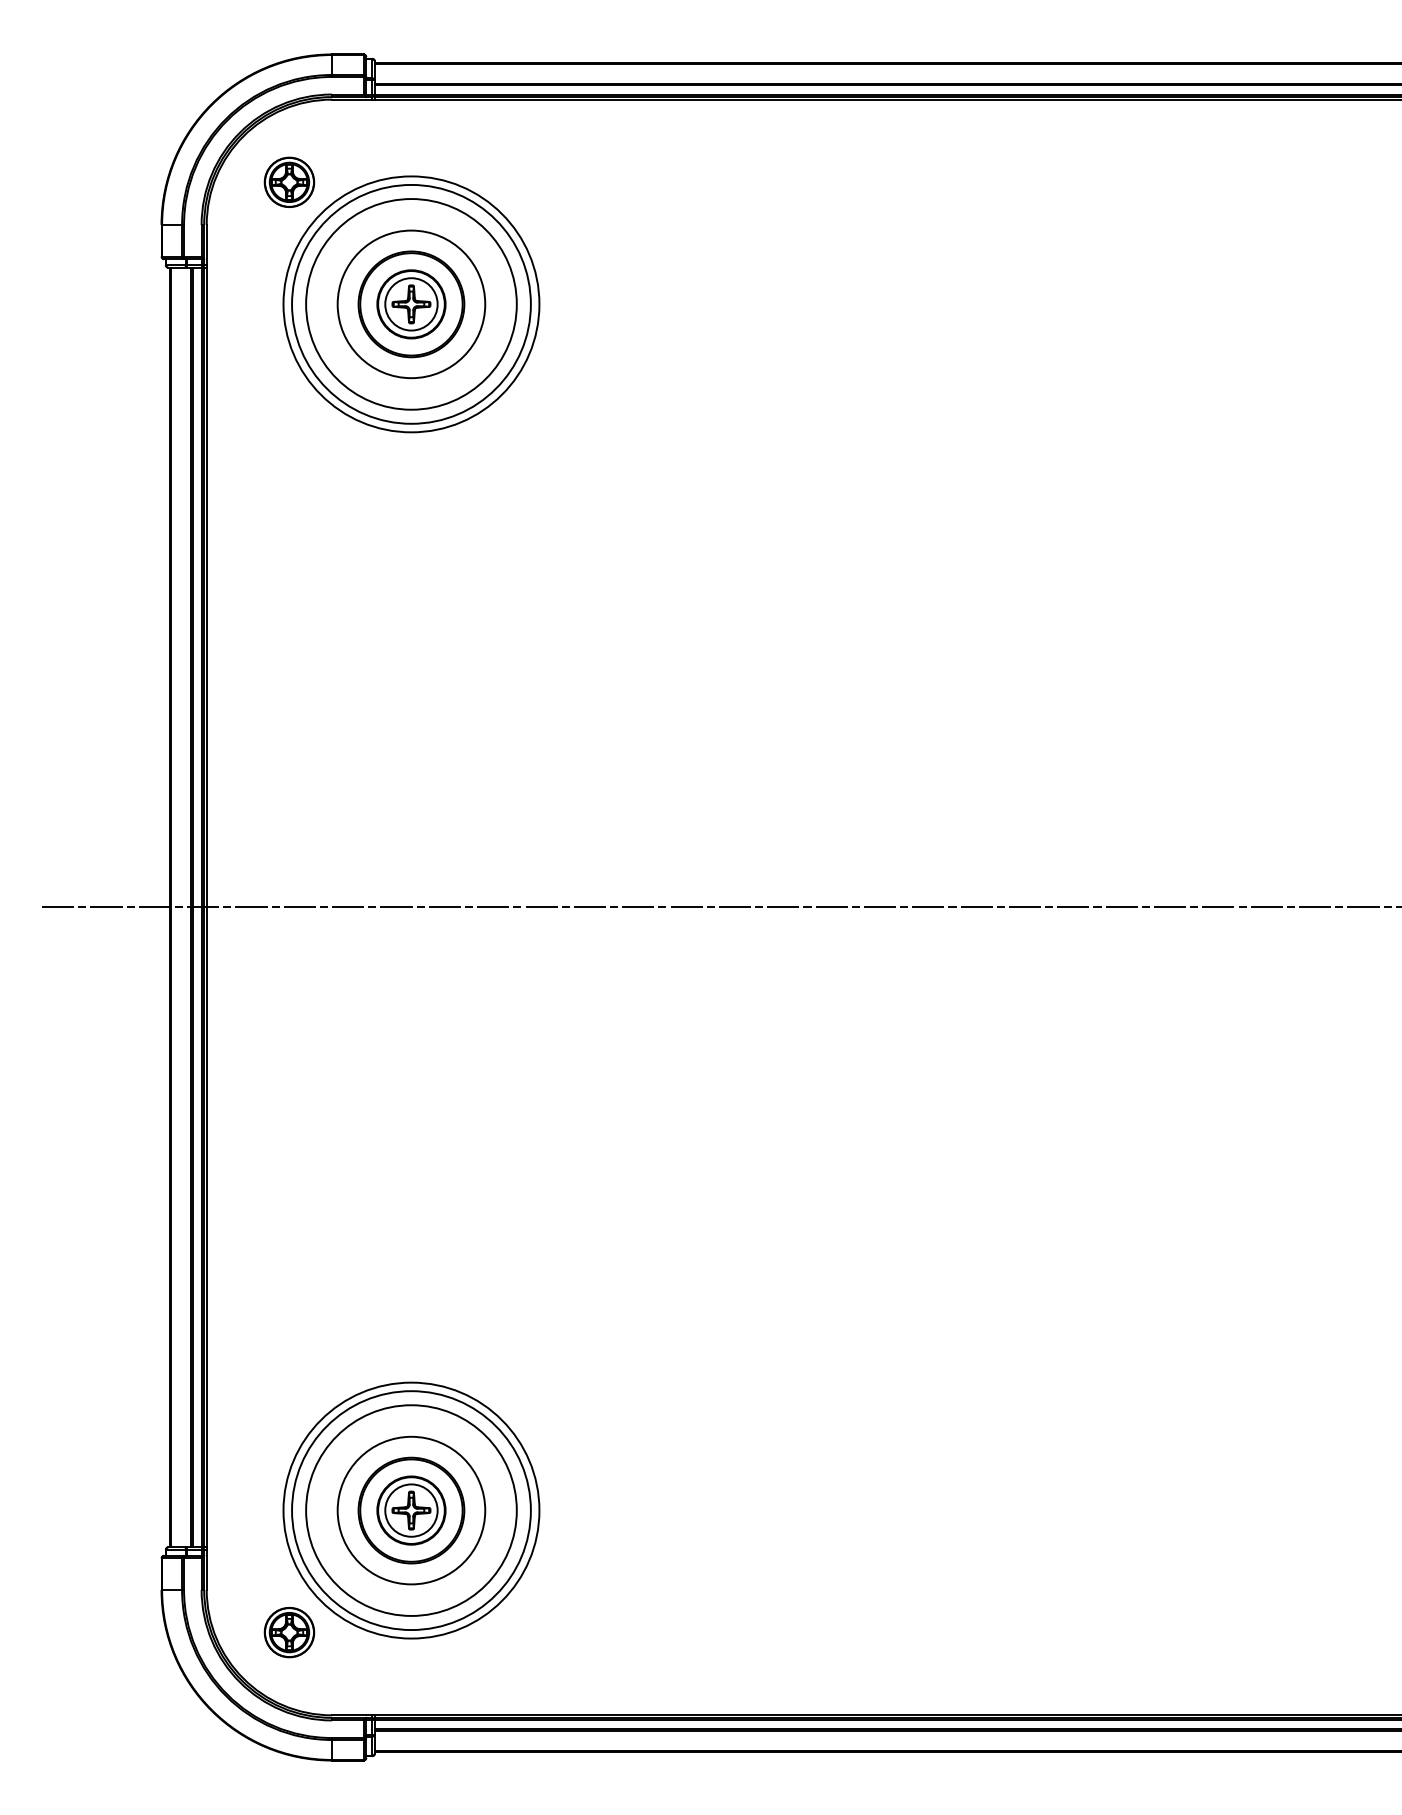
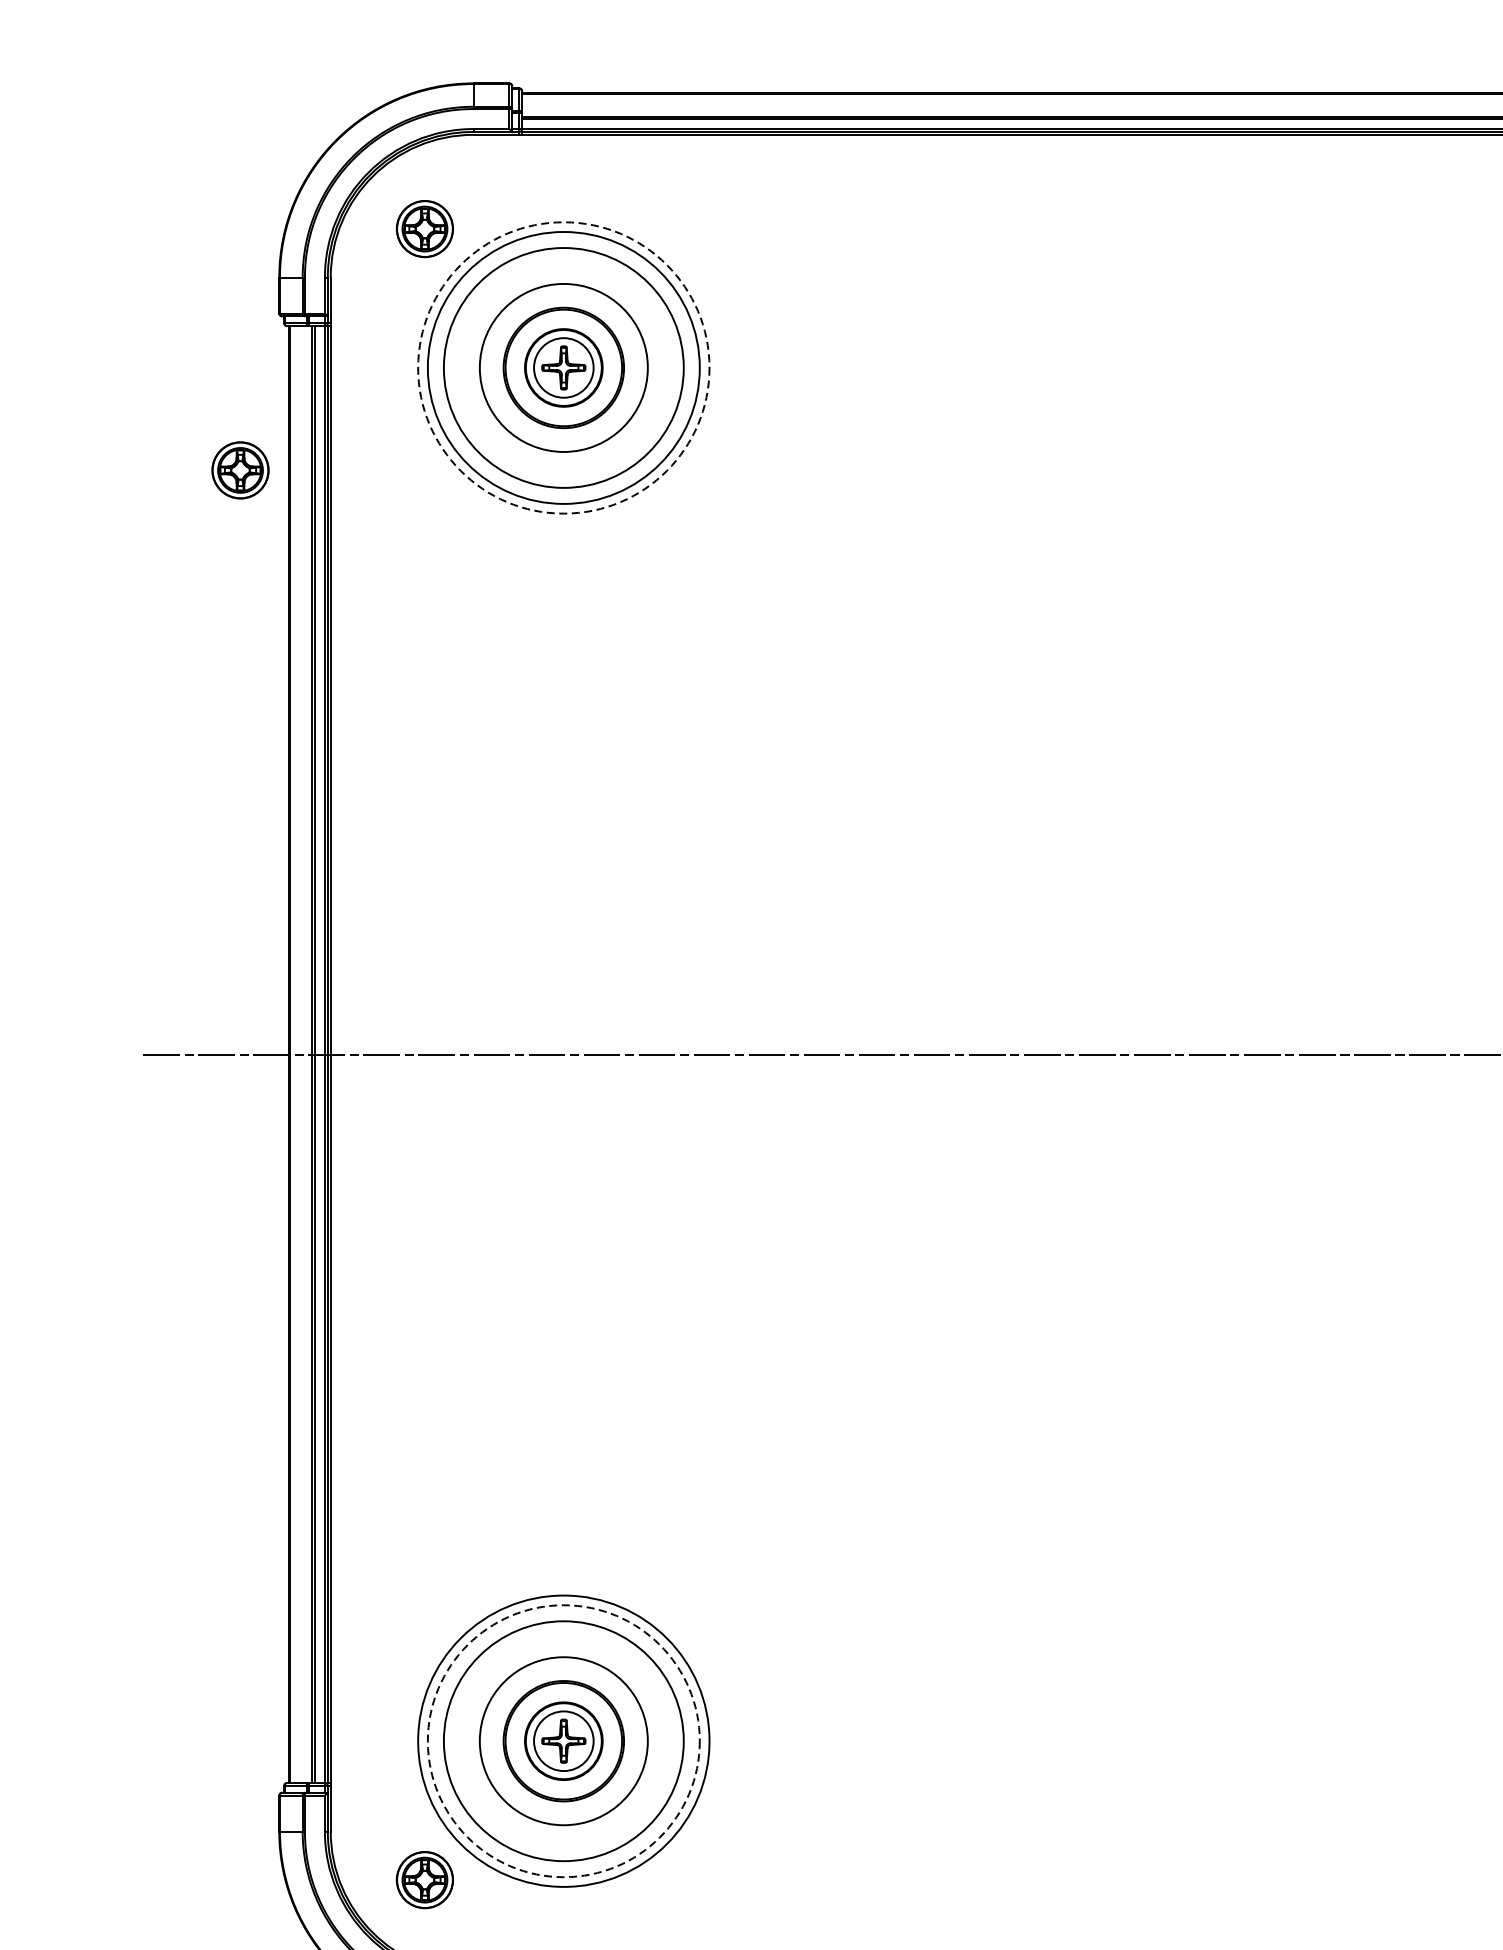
circle: (411, 304) -> (563, 368), solid -> dashed
part: (127, 393) -> (240, 469), added
circle: (411, 1510) -> (563, 1741), solid -> dashed

